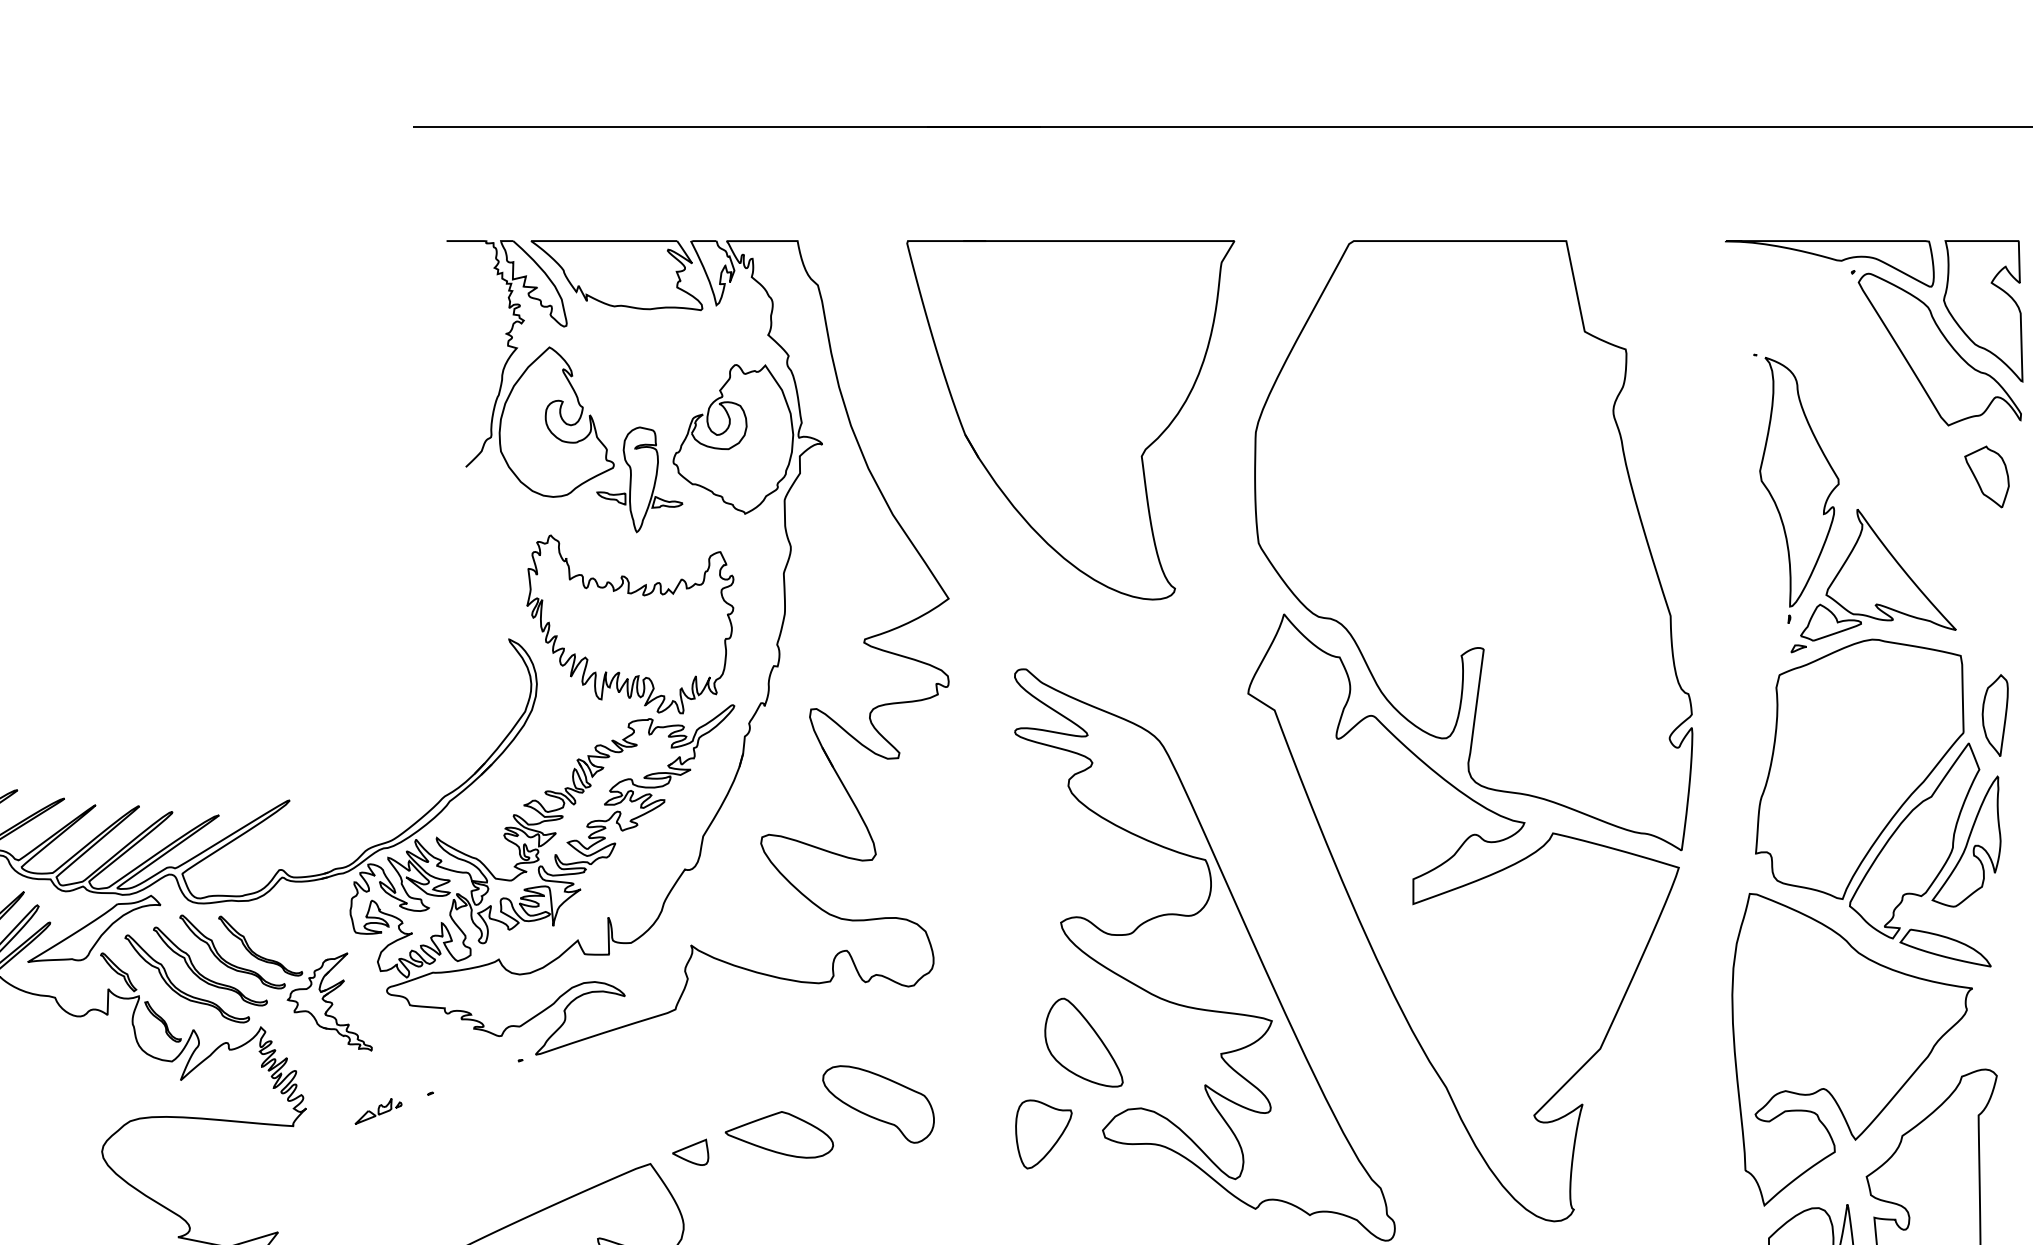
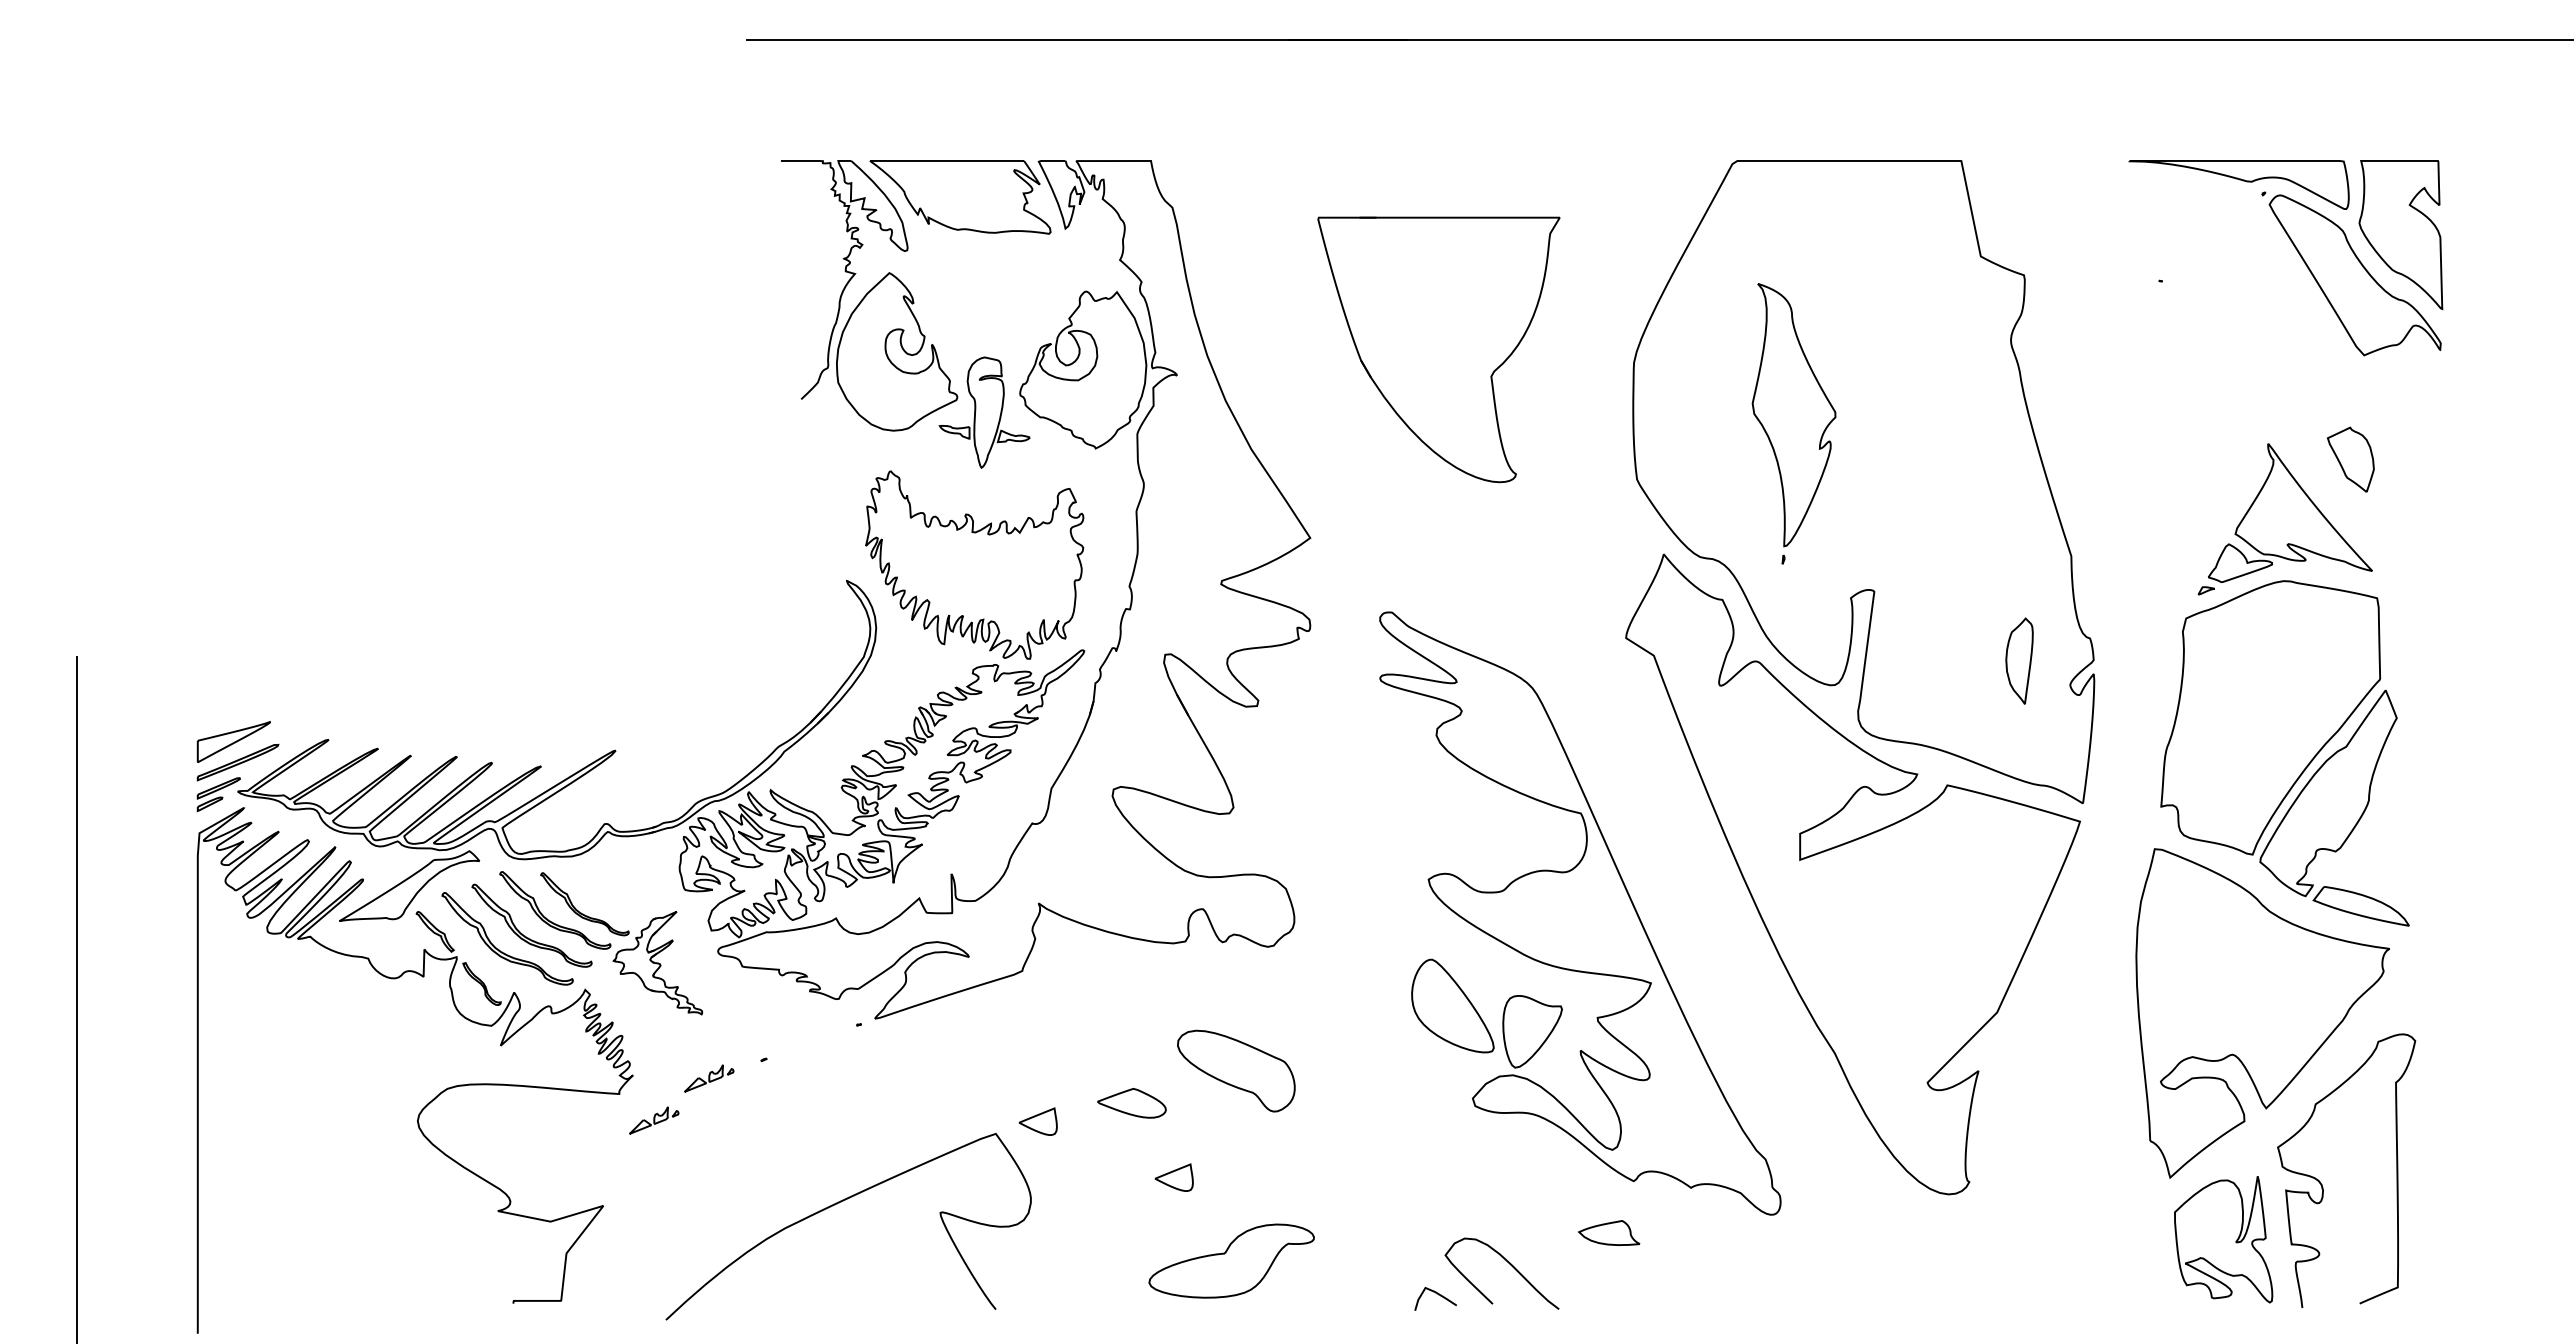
part: (1070, 419) -> (1438, 349), size x0.7
part: (1986, 476) -> (2350, 459), moved
part: (1798, 490) -> (1793, 423), moved
part: (1995, 714) -> (2019, 660), moved
part: (1966, 841) -> (2383, 793), removed
part: (1043, 1134) -> (1532, 1031), moved
part: (779, 1135) -> (1131, 1103), size x0.6
part: (326, 1151) -> (654, 1120), added
part: (818, 1205) -> (1173, 1177), added

